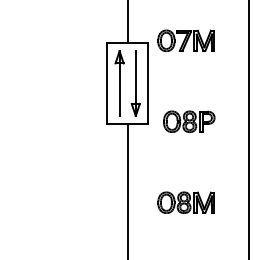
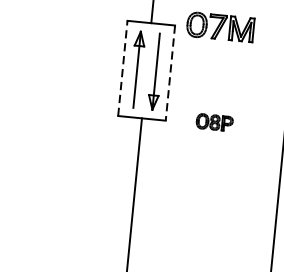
line: (107, 83) -> (122, 68), solid -> dashed
line: (147, 84) -> (169, 74), solid -> dashed
part: (189, 121) -> (214, 122), size x0.6
part: (185, 202) -> (200, 217), removed

